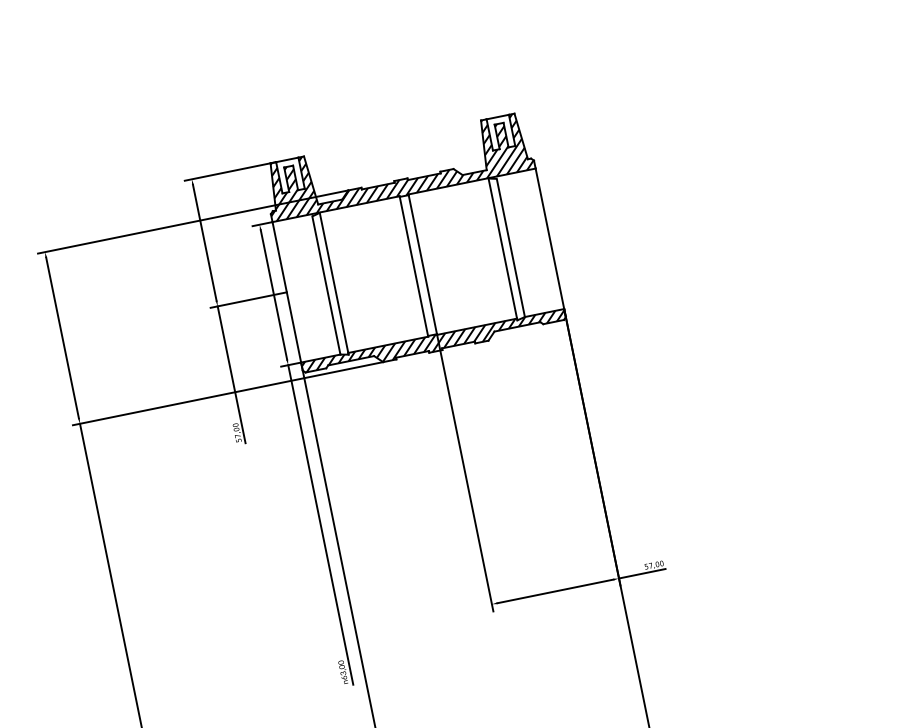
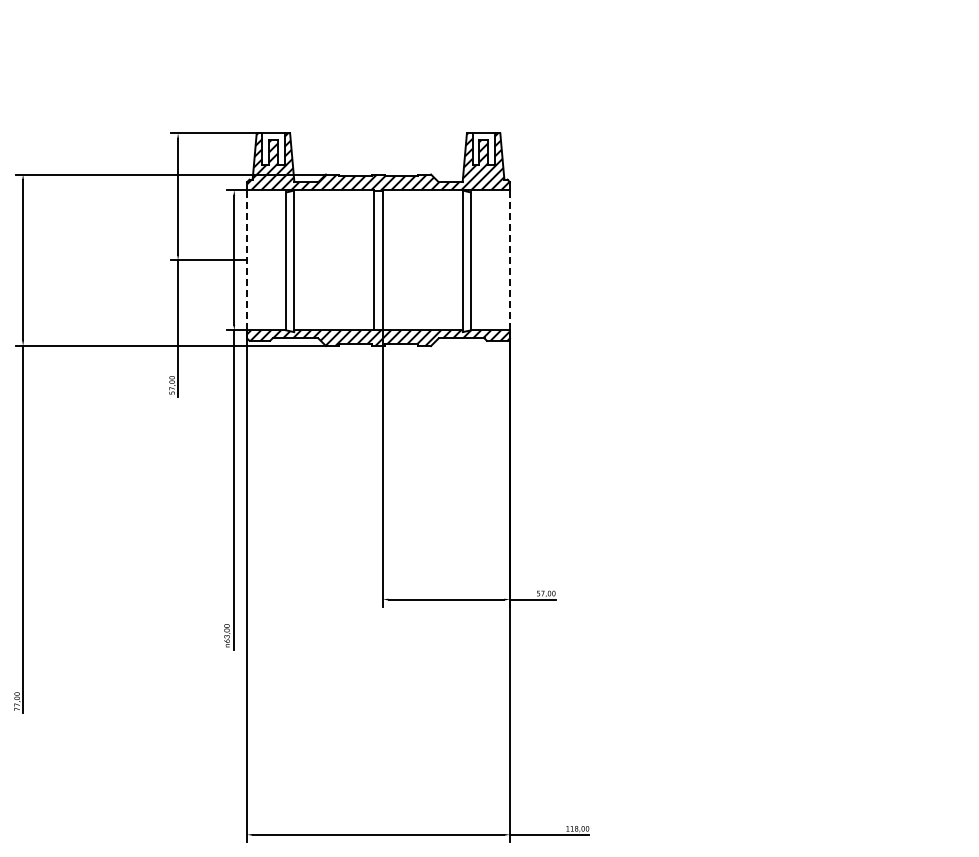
line: (549, 238) -> (509, 259), solid -> dashed
line: (287, 291) -> (247, 259), solid -> dashed

